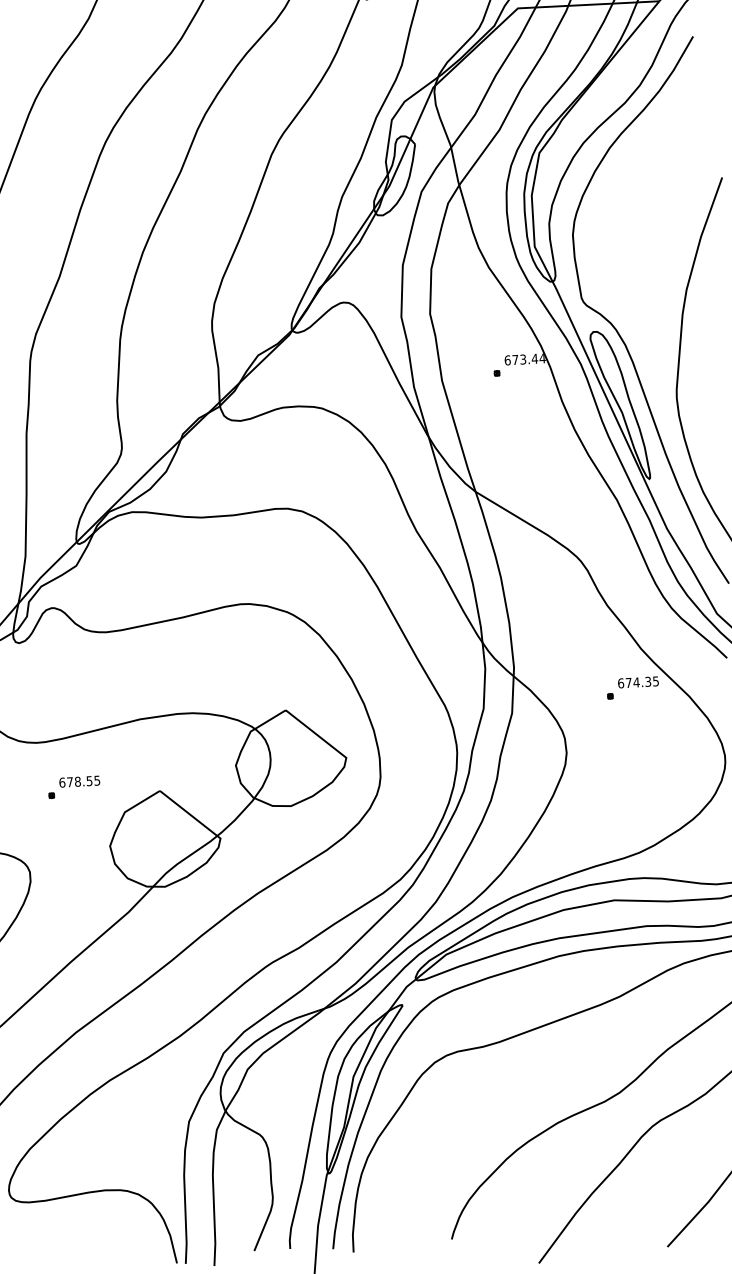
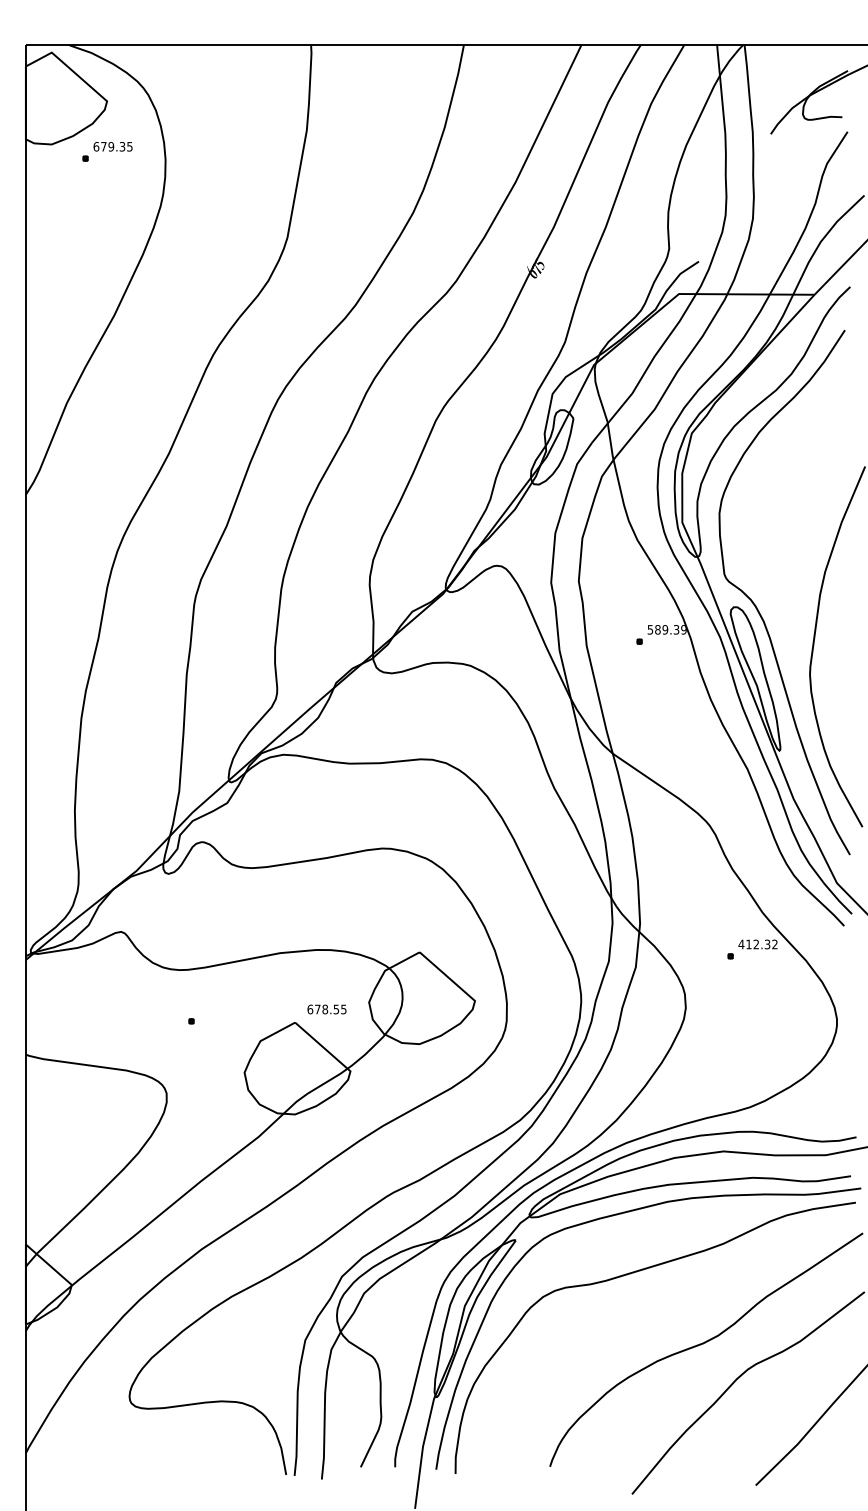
text: (524, 359) -> (666, 629), 673.44 -> 589.39
text: (637, 682) -> (757, 944), 674.35 -> 412.32
text: (79, 781) -> (326, 1009), moved

